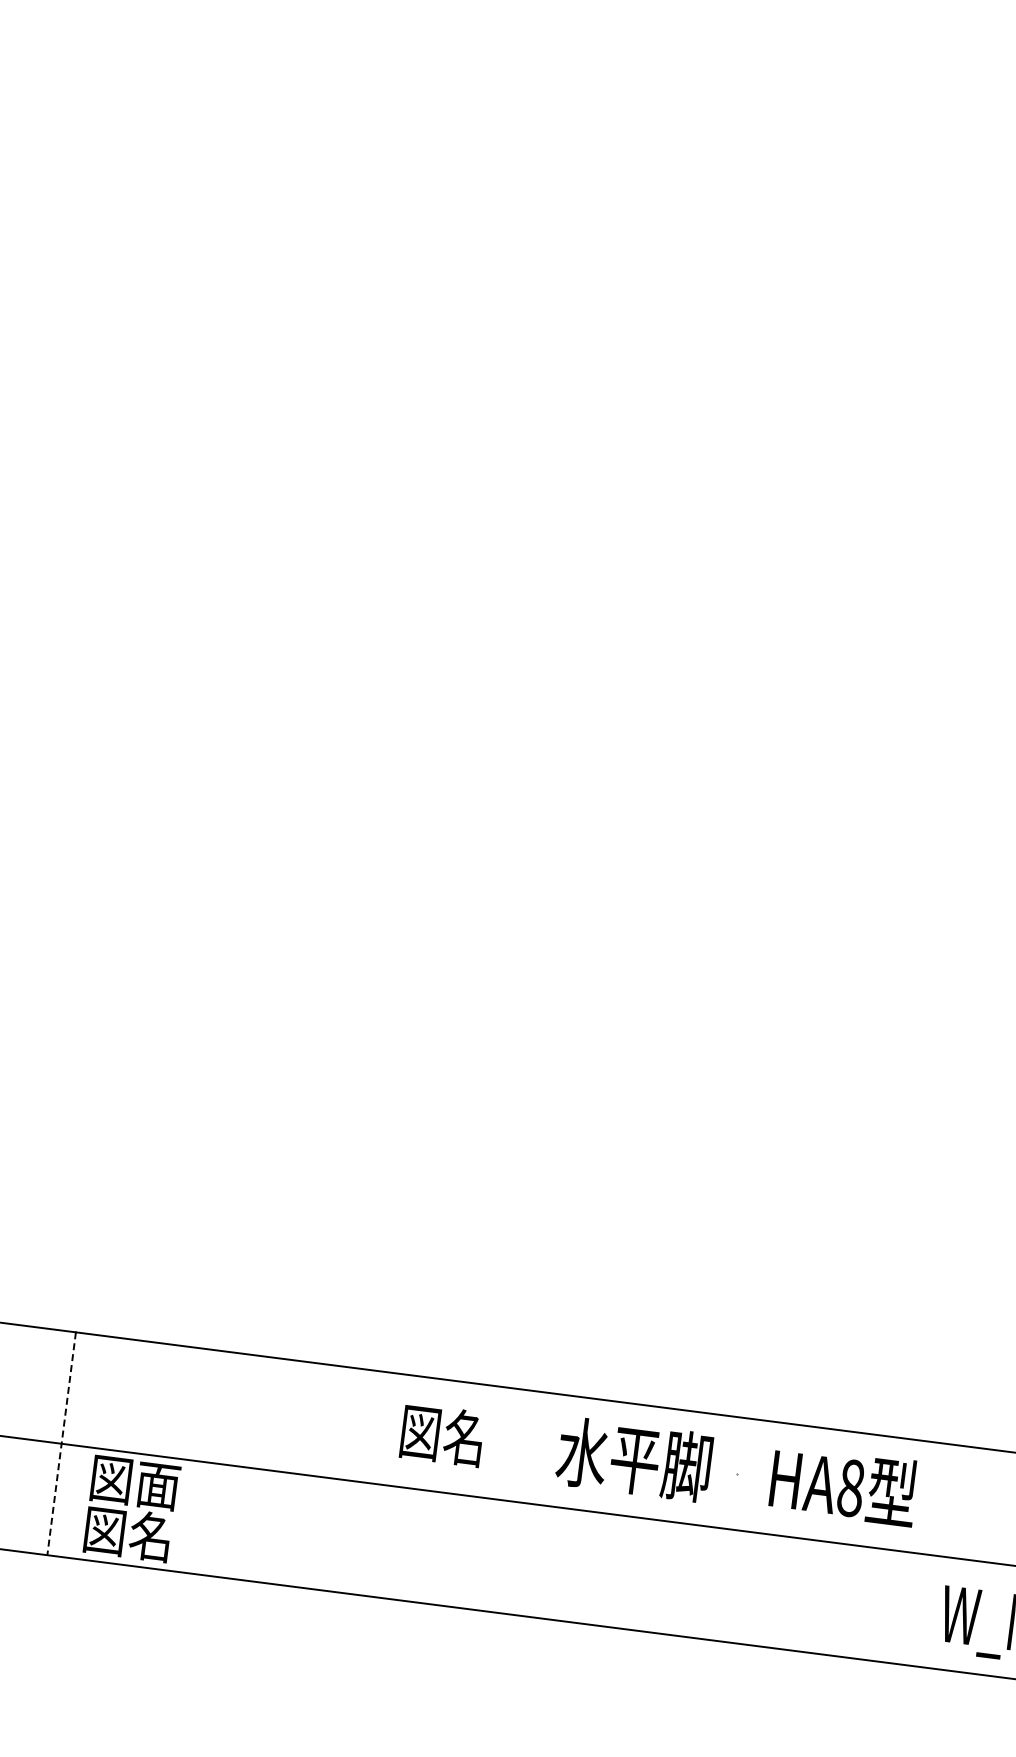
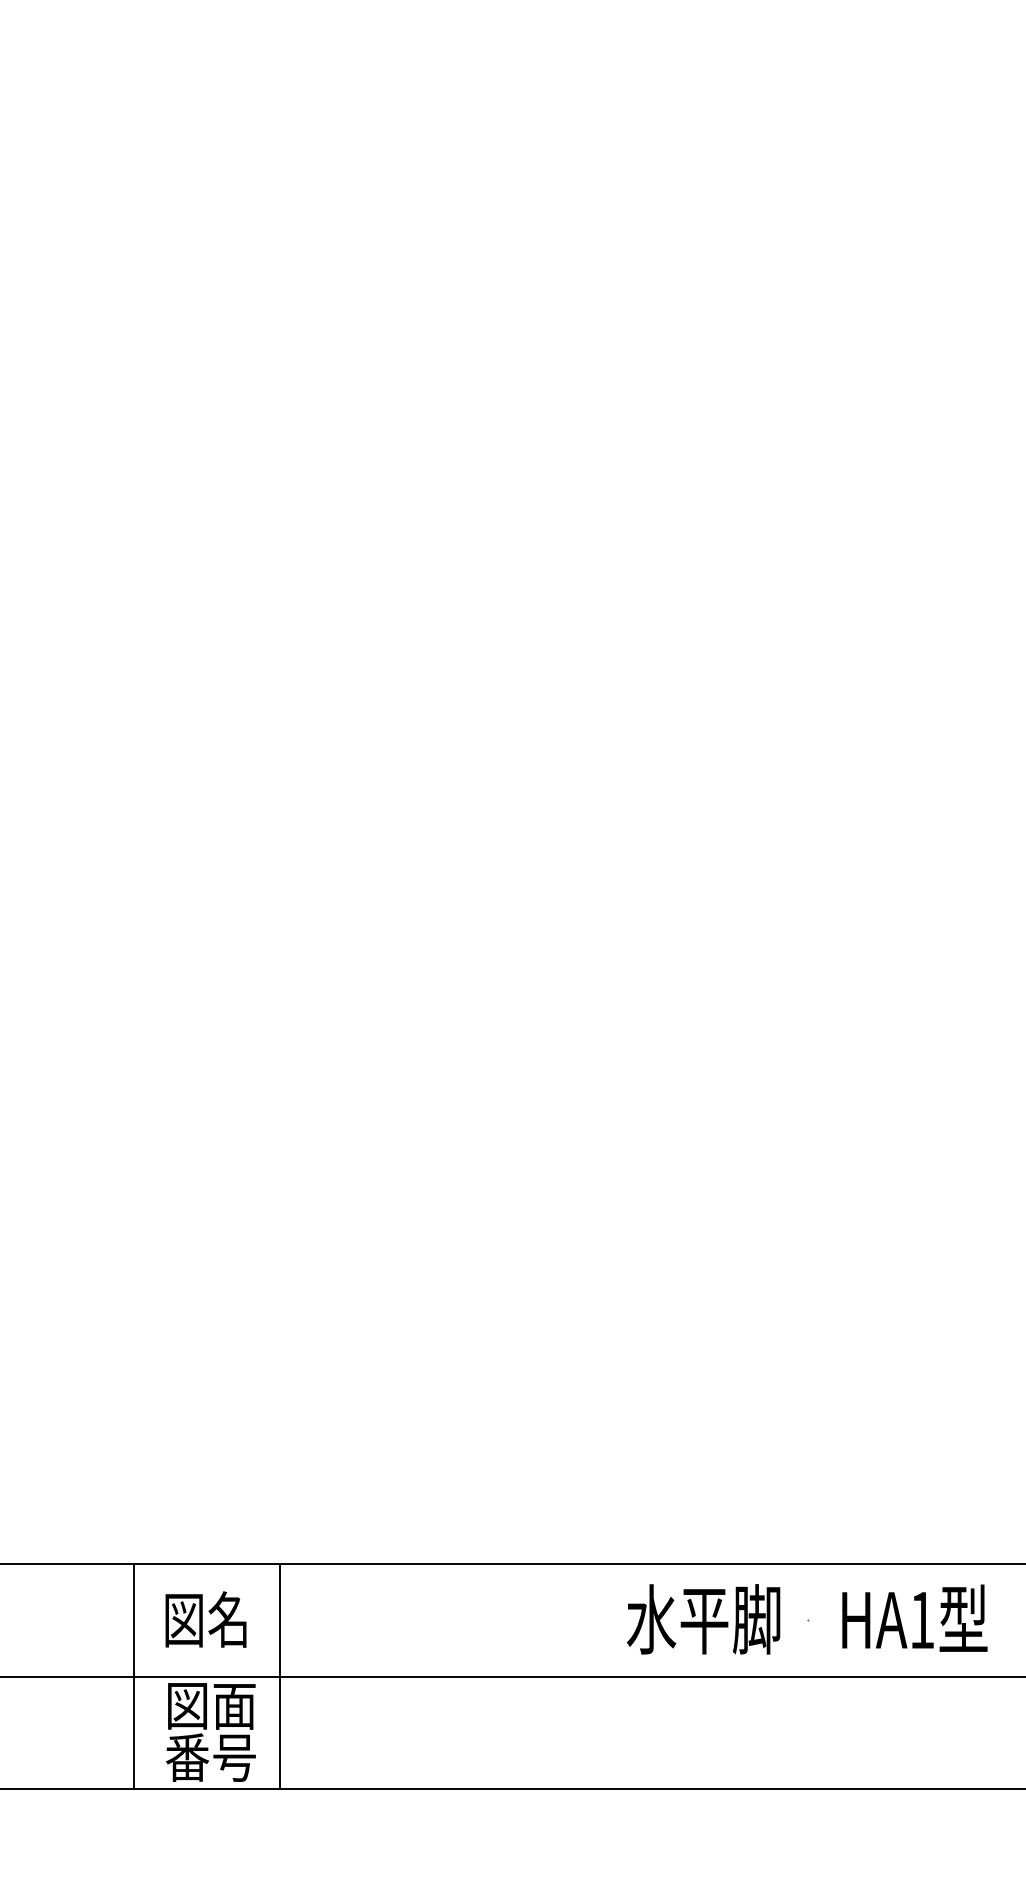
text: (441, 1434) -> (205, 1619), moved
line: (61, 1444) -> (133, 1677), dashed -> solid
line: (206, 1462) -> (279, 1676), added
text: (851, 1488) -> (922, 1620), HA8 -> HA1
text: (127, 1532) -> (210, 1756), 図名 -> 番号

